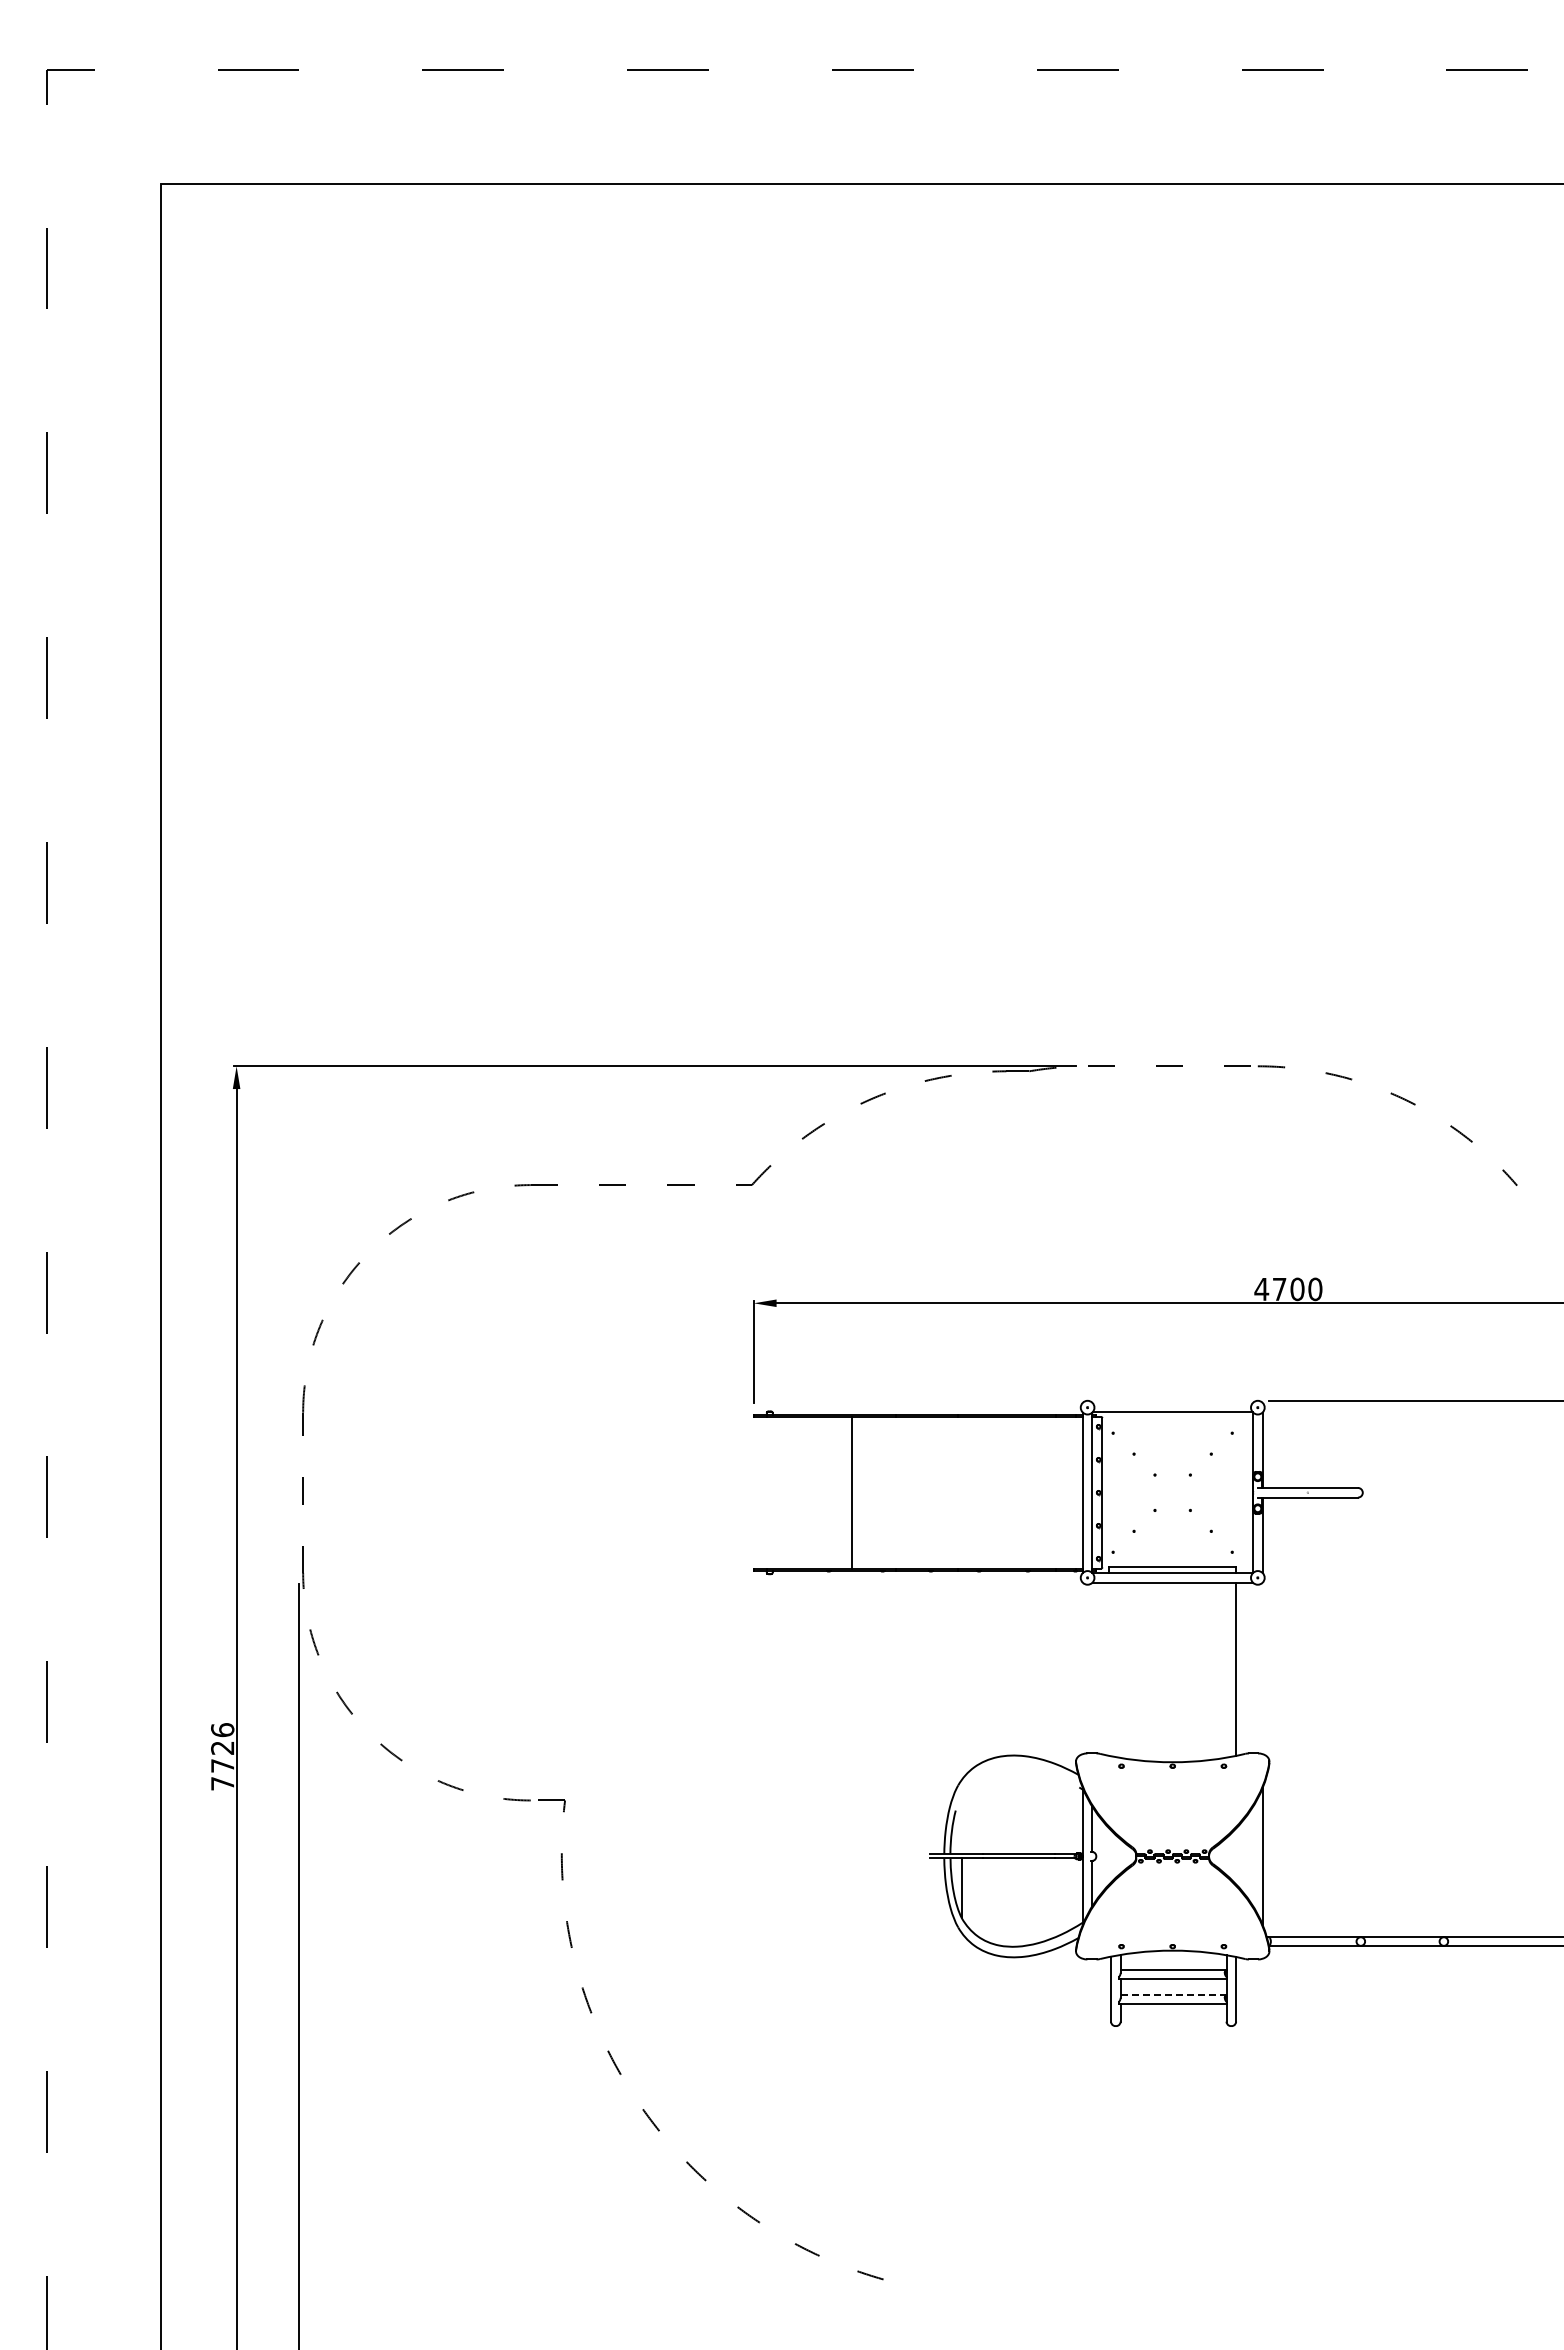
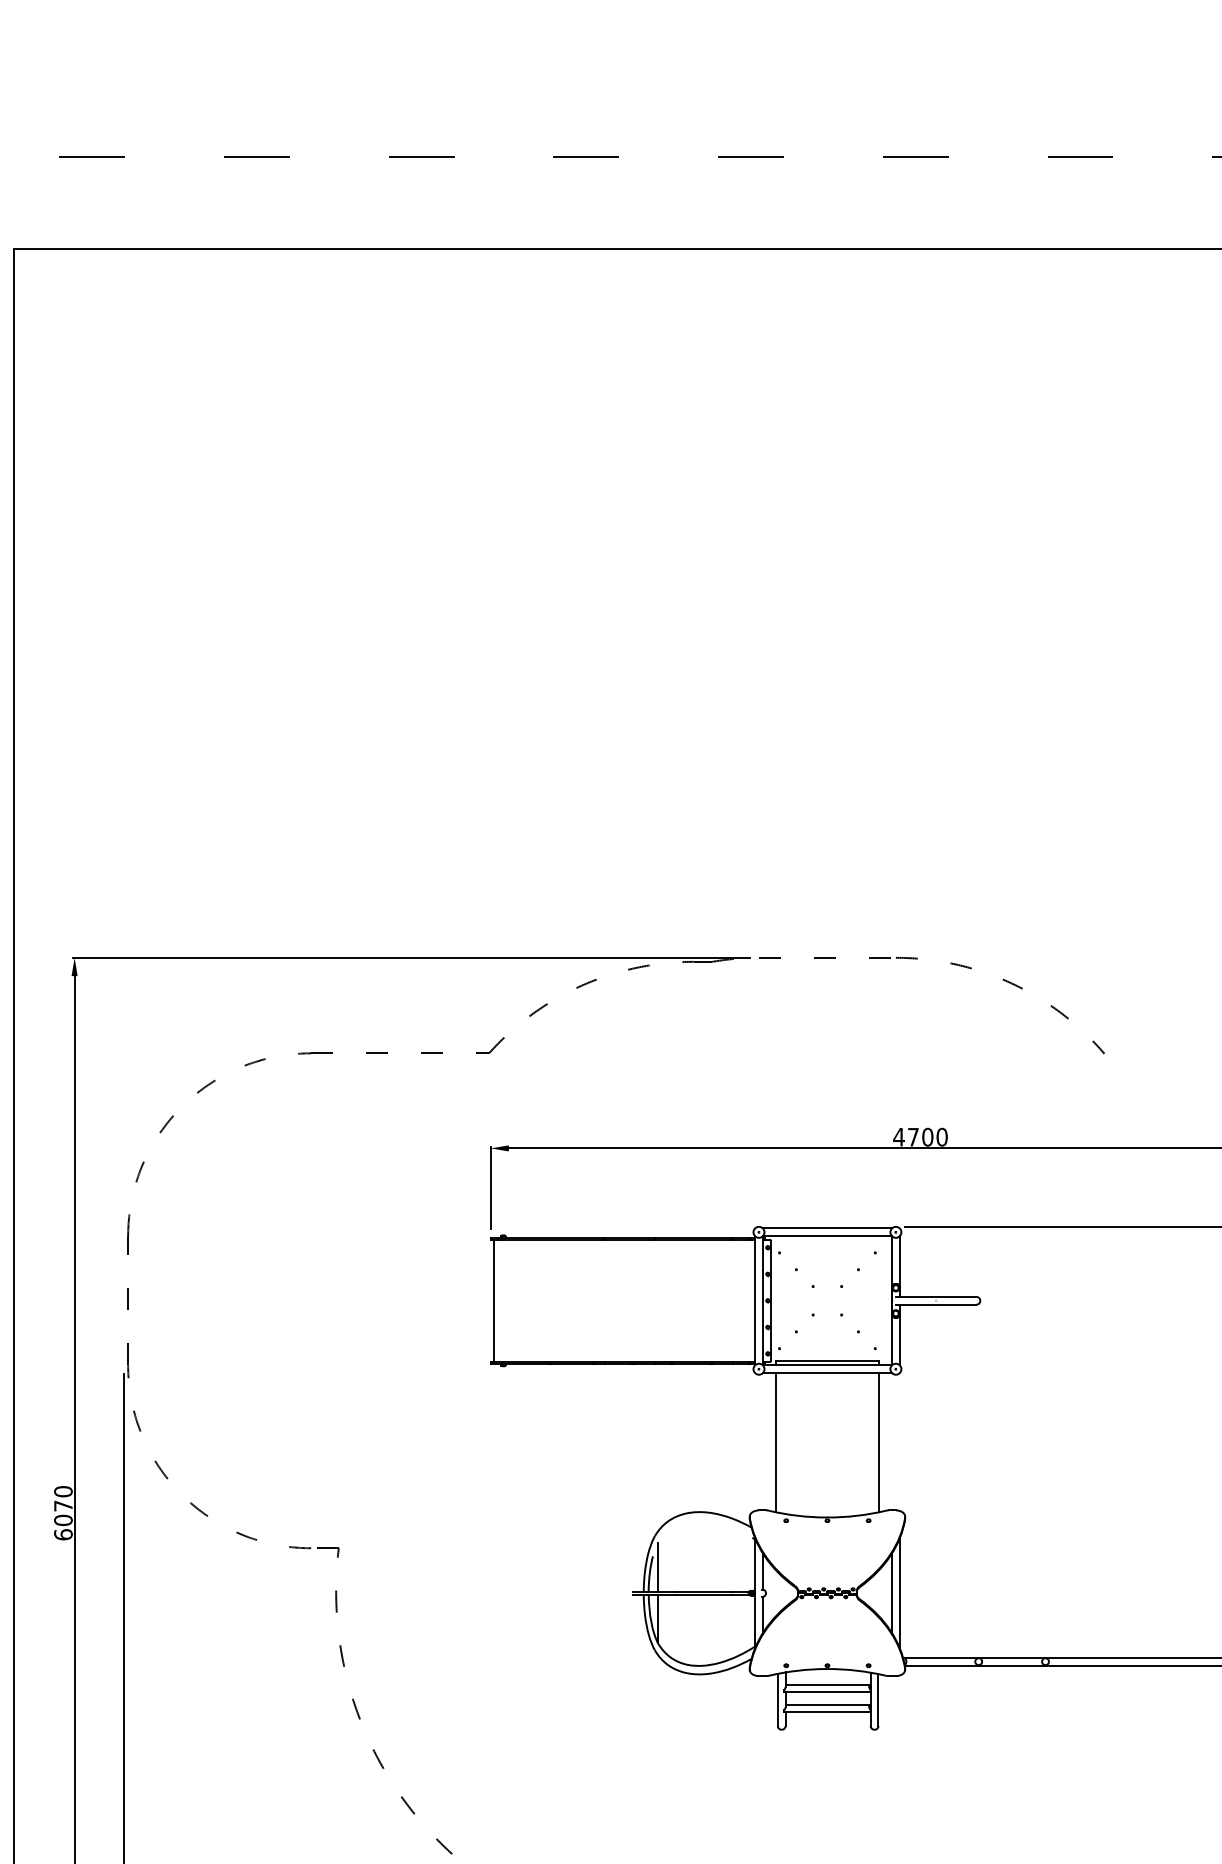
line: (1172, 1402) -> (827, 1228), added
line: (852, 1492) -> (494, 1300), moved
line: (1109, 1668) -> (776, 1442), added
text: (222, 1756) -> (63, 1512), 7726 -> 6070
line: (961, 1824) -> (657, 1567), added
line: (1253, 1855) -> (892, 1592), added
line: (1173, 1994) -> (828, 1704), dashed -> solid

